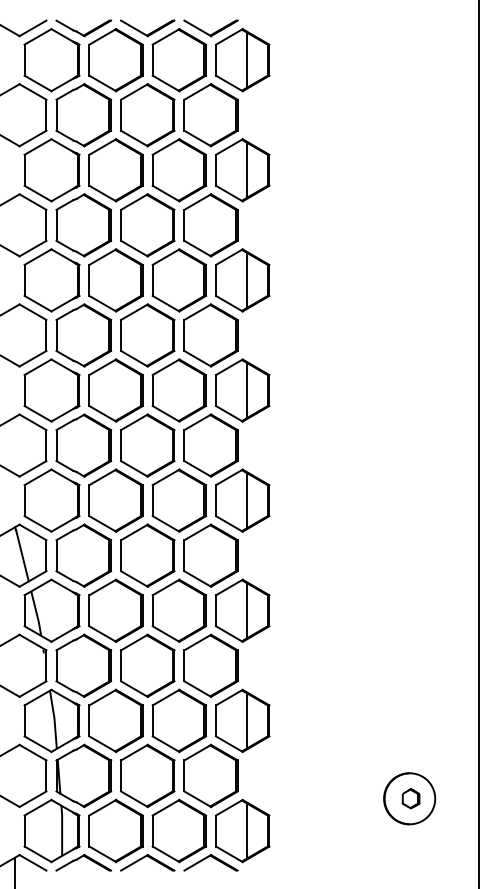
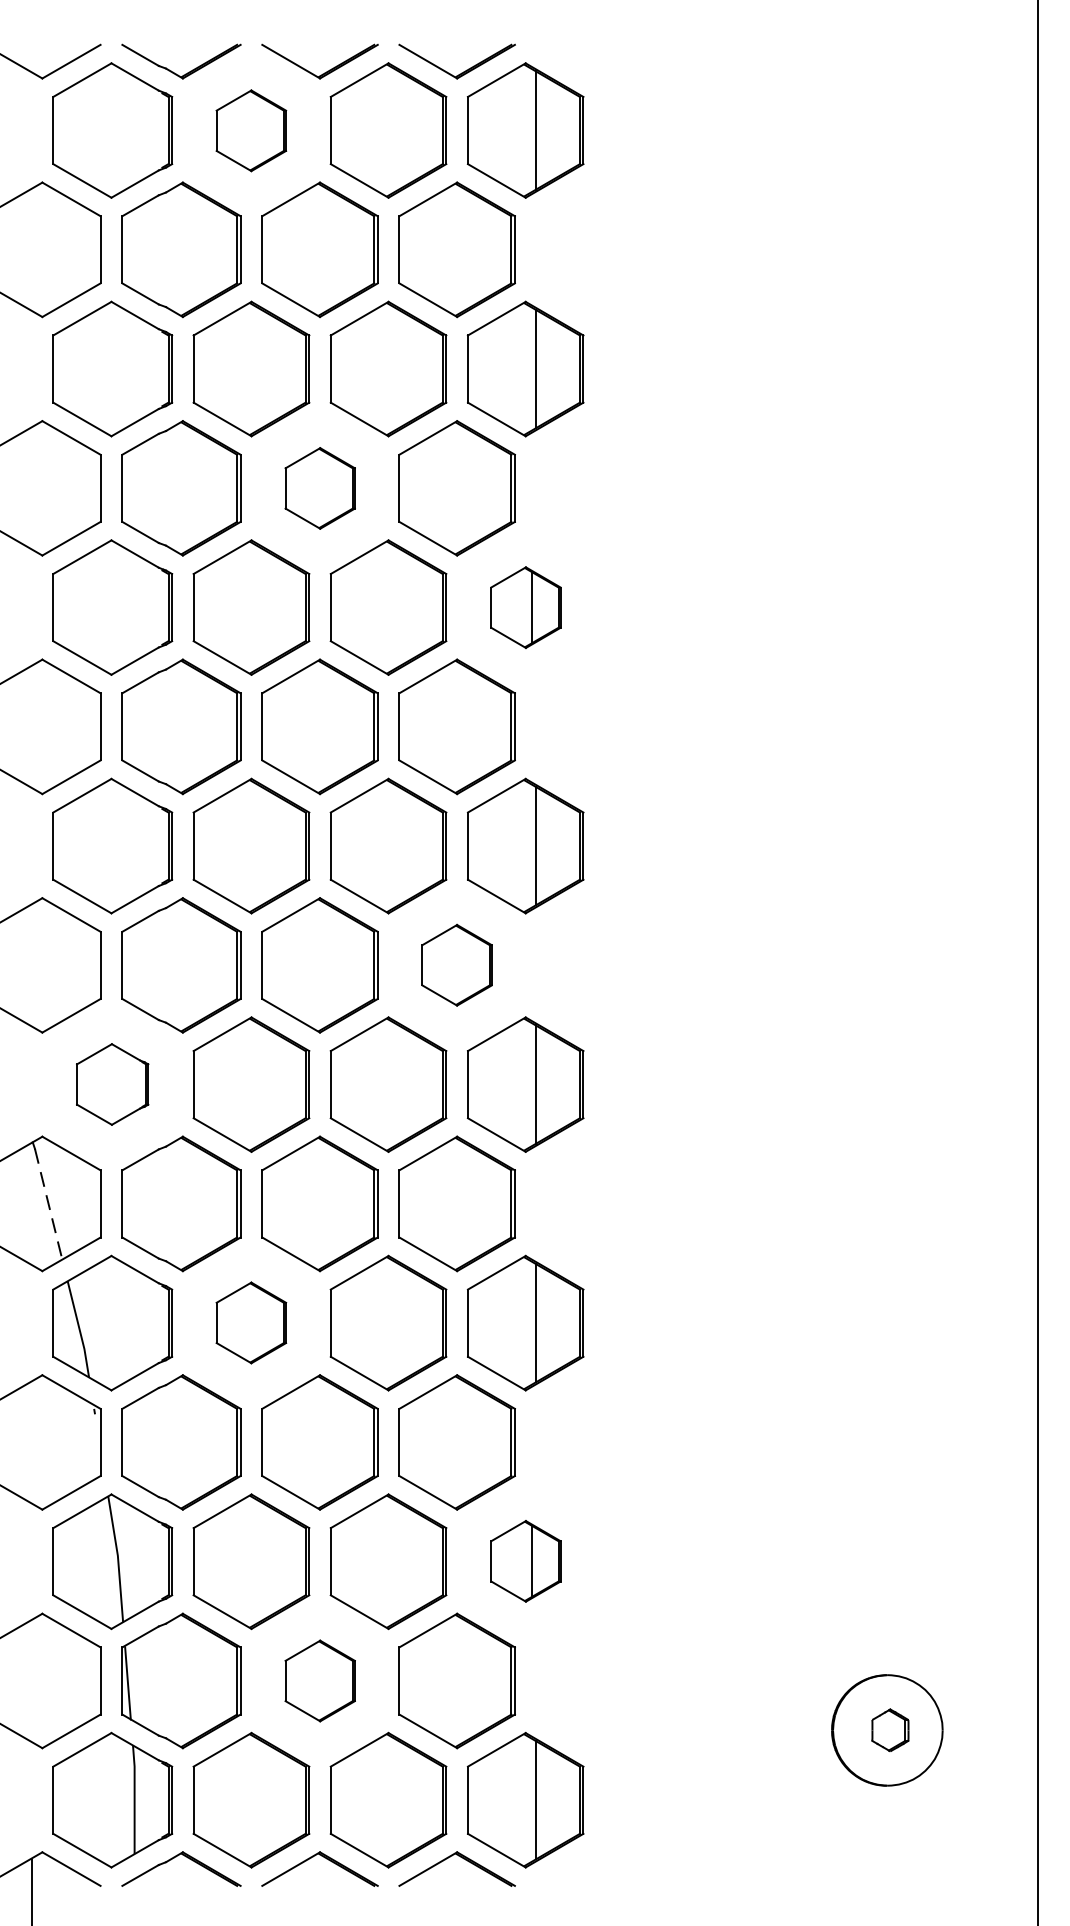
part: (115, 60) -> (250, 131), size x0.6
part: (147, 225) -> (319, 488), size x0.6
part: (242, 280) -> (525, 607), size x0.6
part: (210, 445) -> (455, 965), size x0.6
part: (51, 500) -> (111, 1084), size x0.6
line: (22, 556) -> (48, 1205), solid -> dashed
part: (115, 610) -> (250, 1322), size x0.6
part: (242, 720) -> (525, 1560), size x0.6
part: (147, 775) -> (319, 1679), size x0.6

